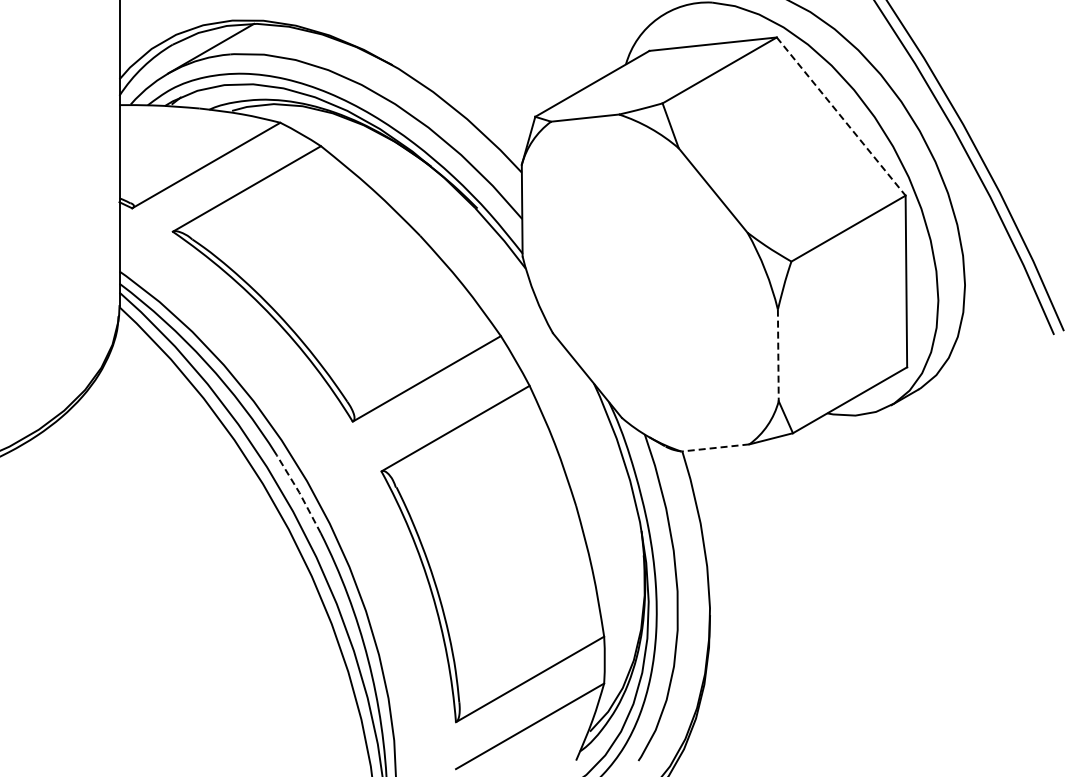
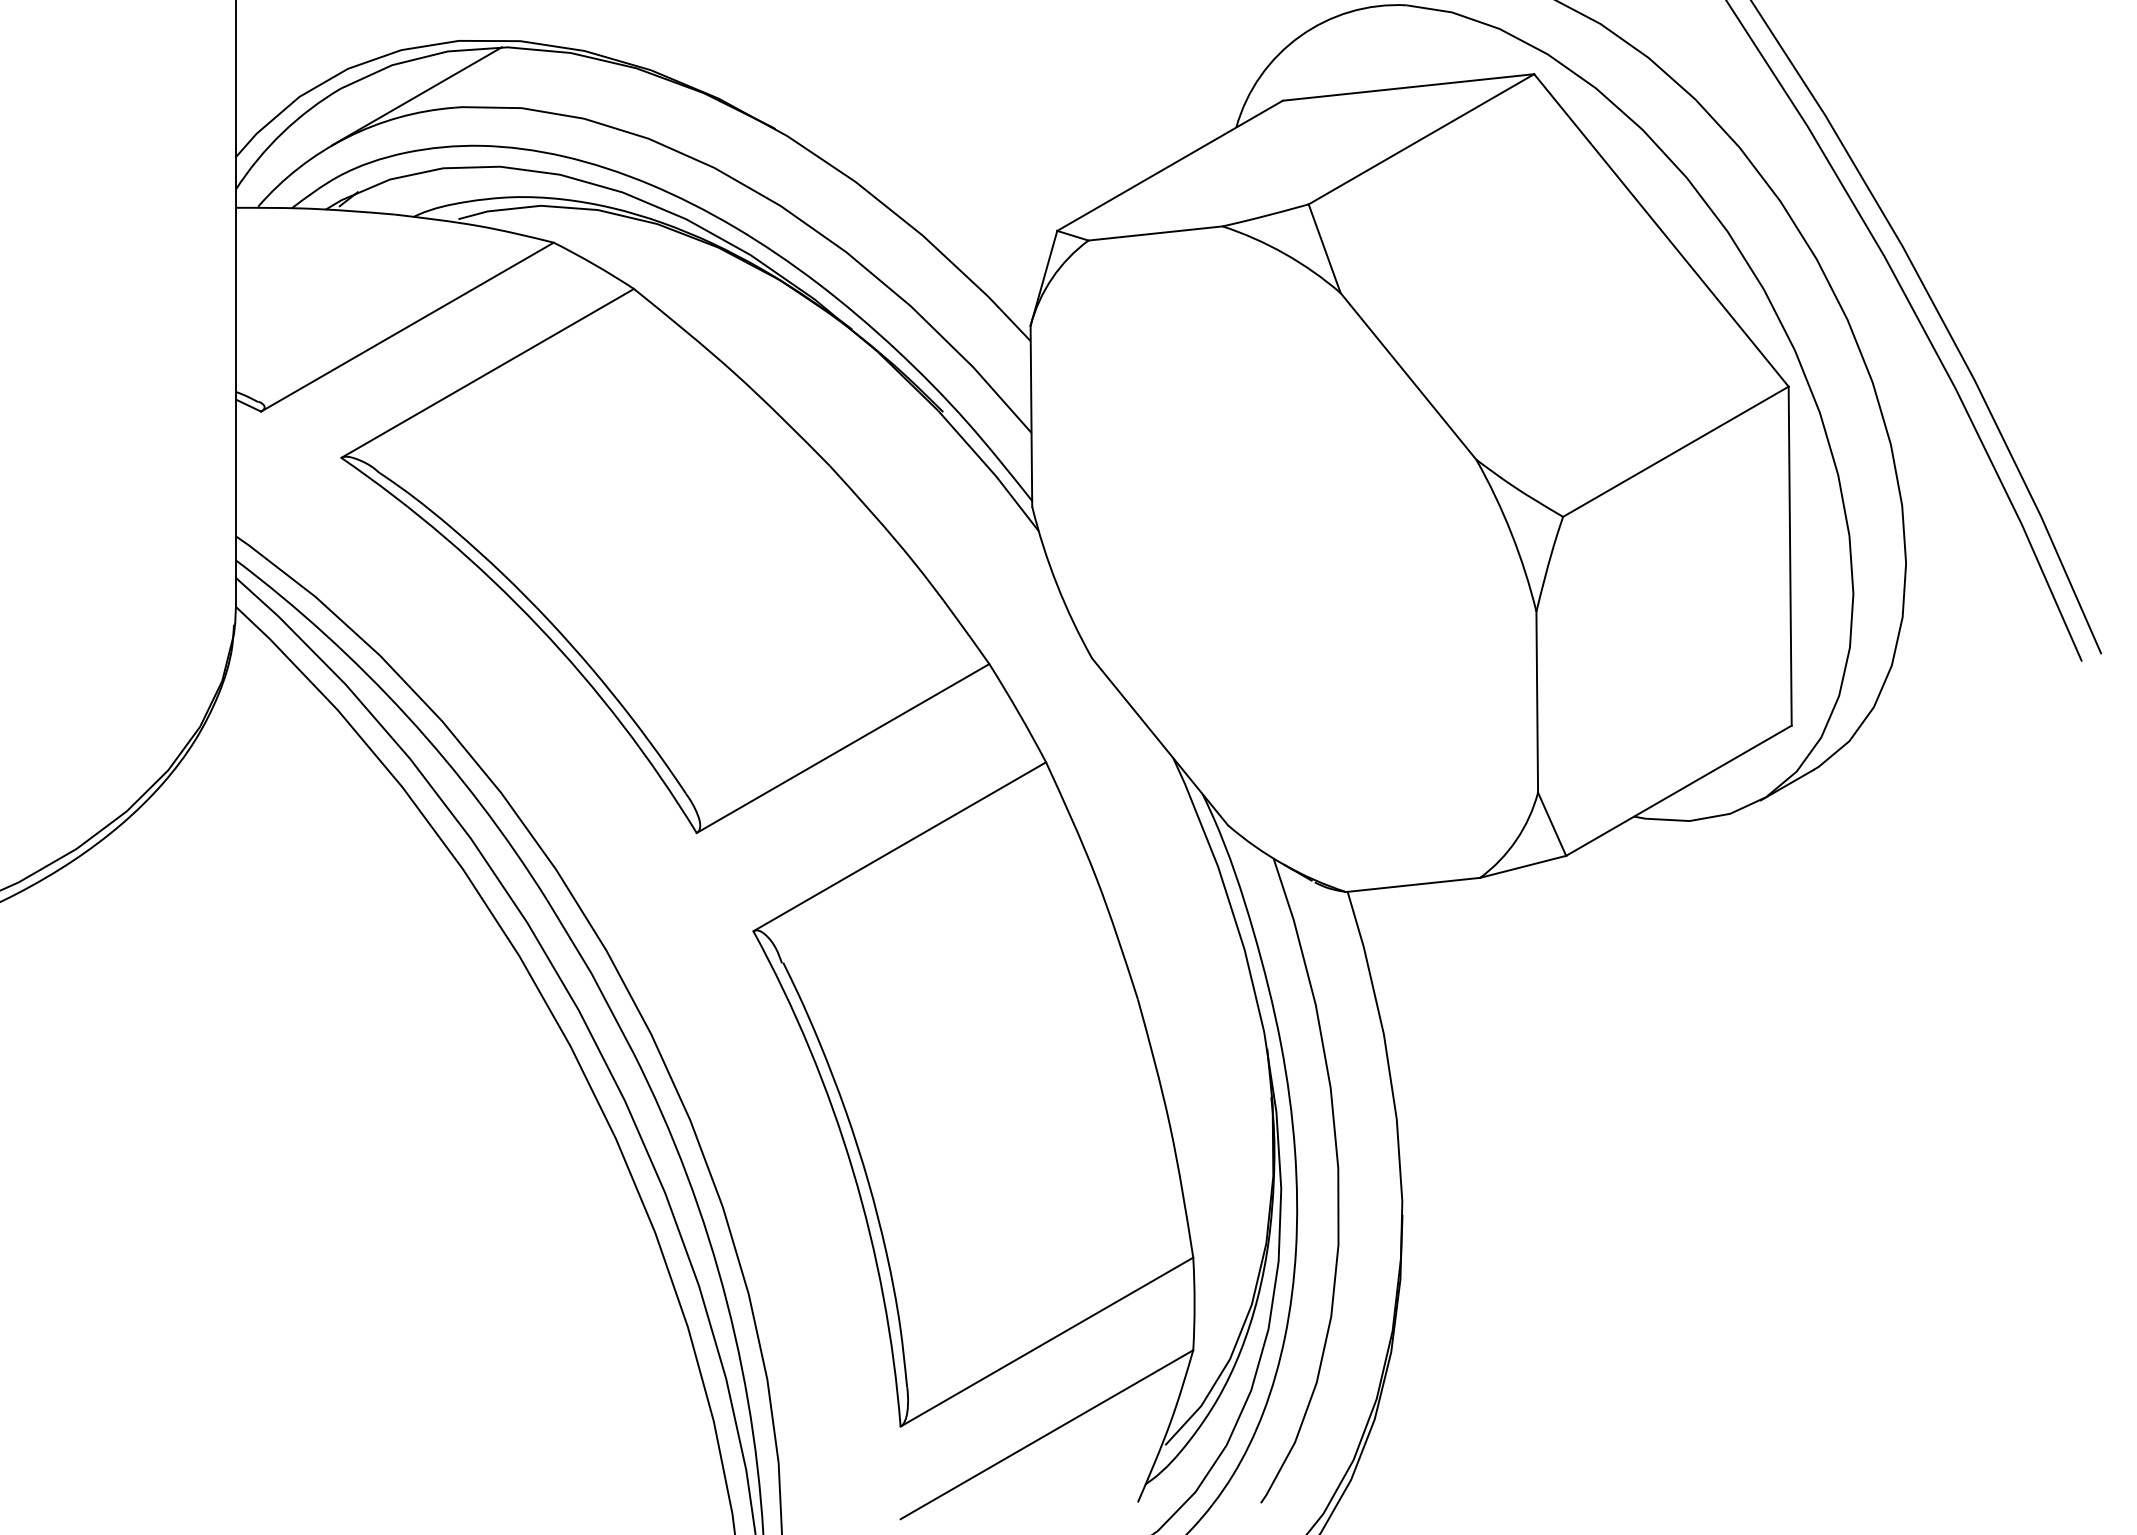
line: (841, 116) -> (1662, 230), dashed -> solid
line: (778, 355) -> (1537, 702), dashed -> solid
line: (714, 448) -> (1411, 886), dashed -> solid
line: (299, 492) -> (591, 972), dashed -> solid

